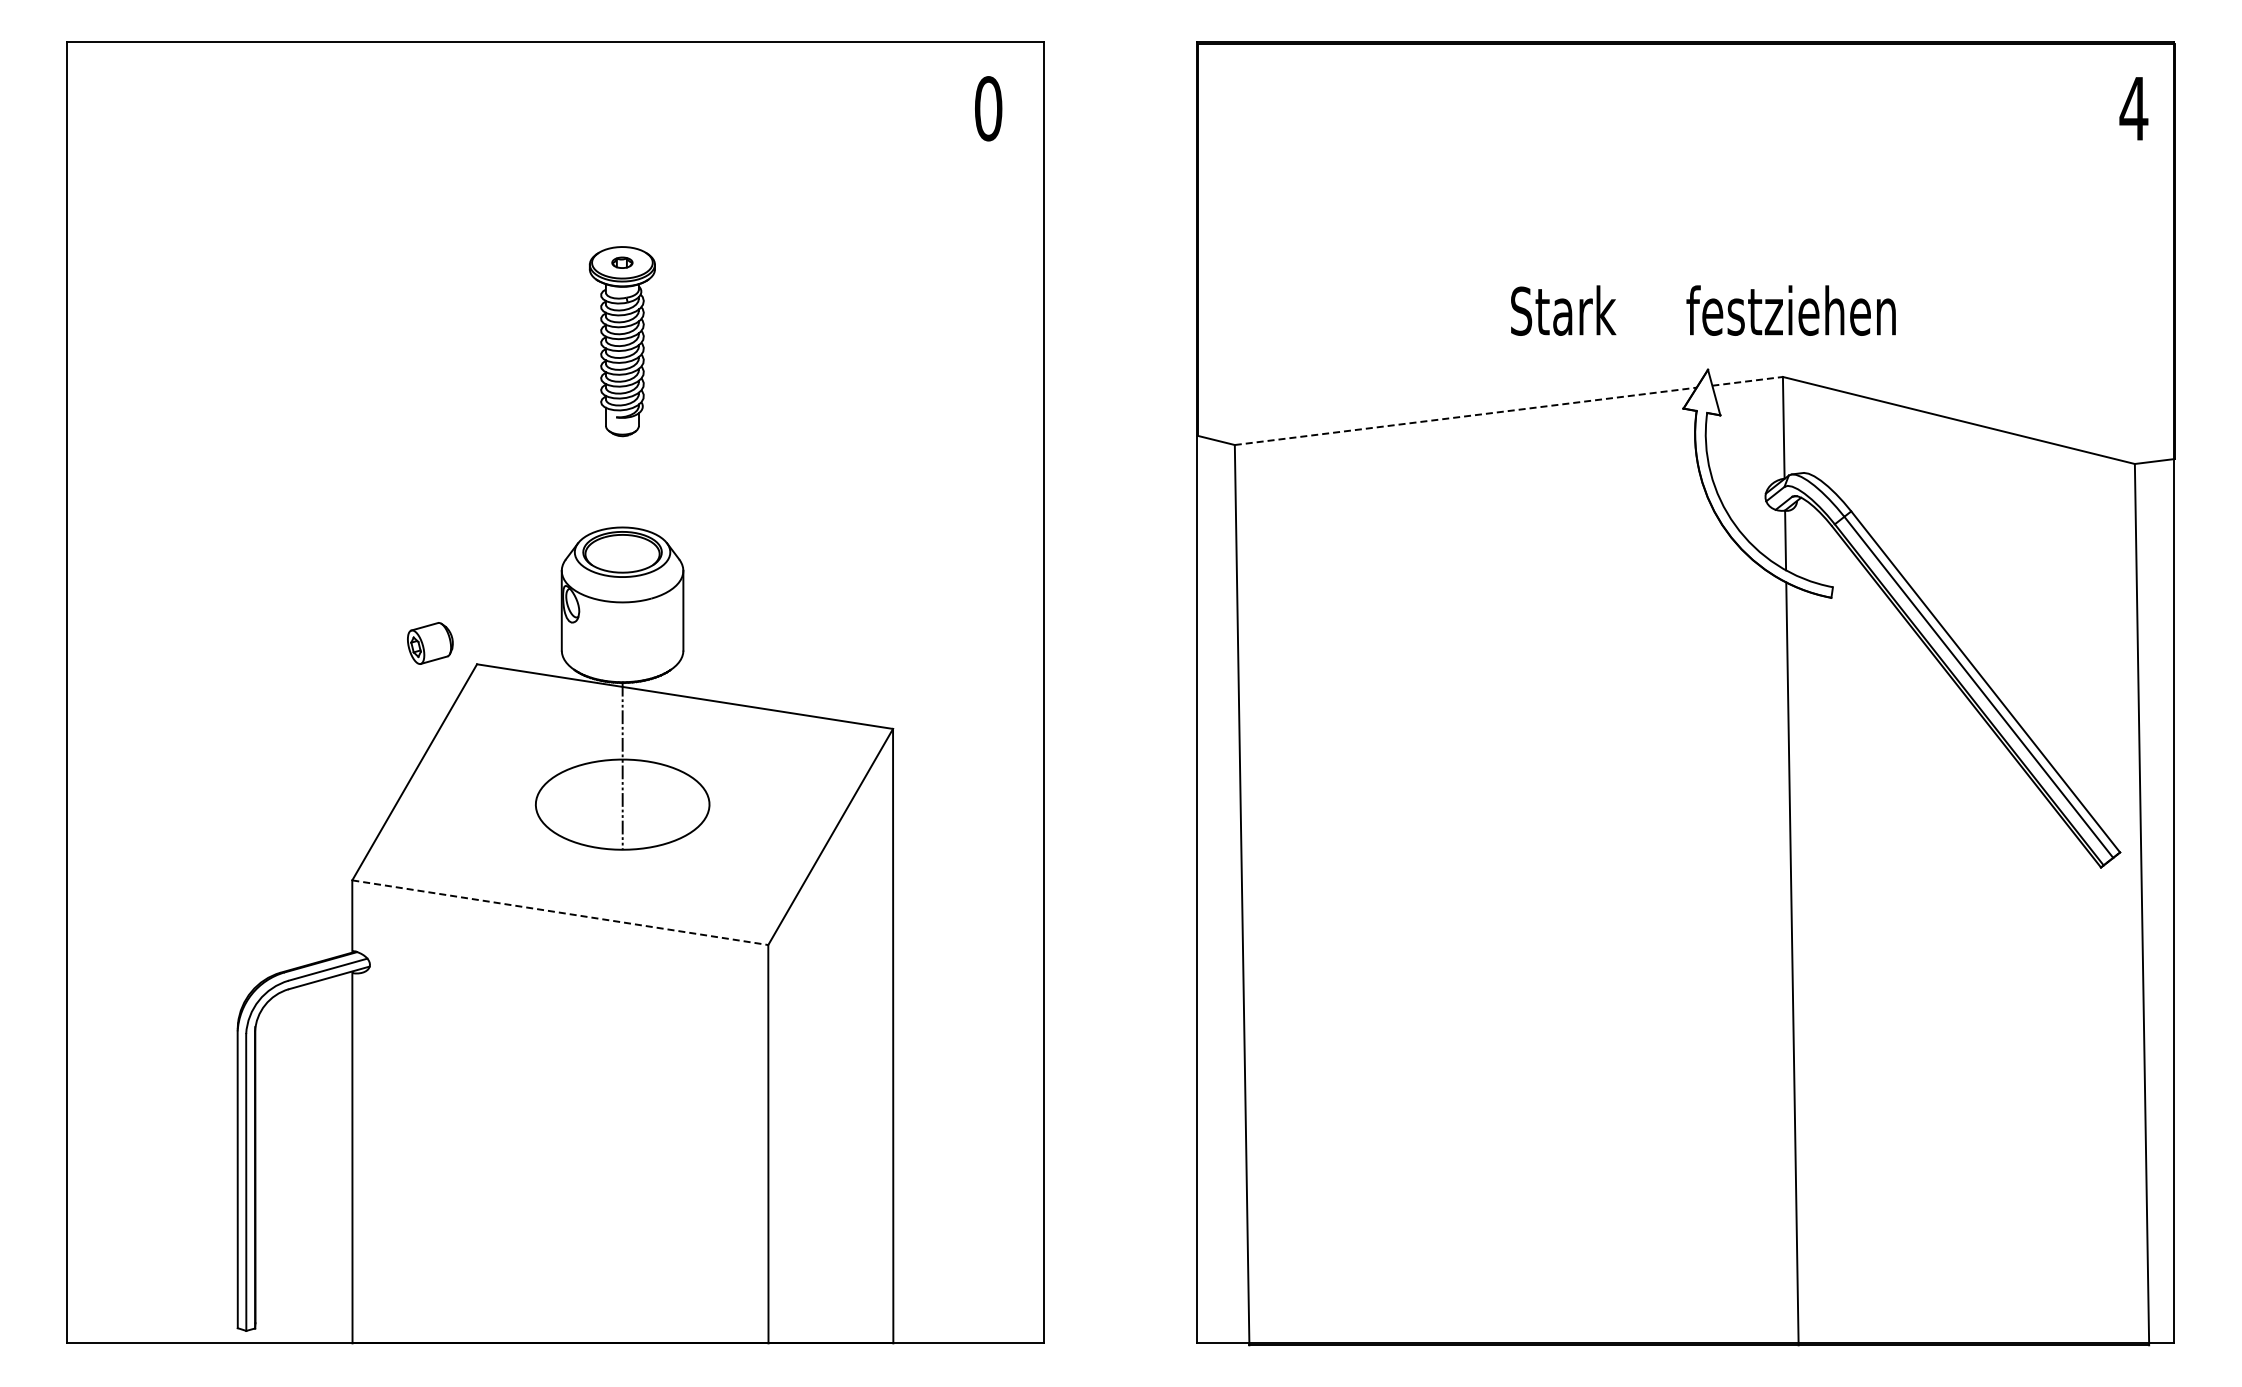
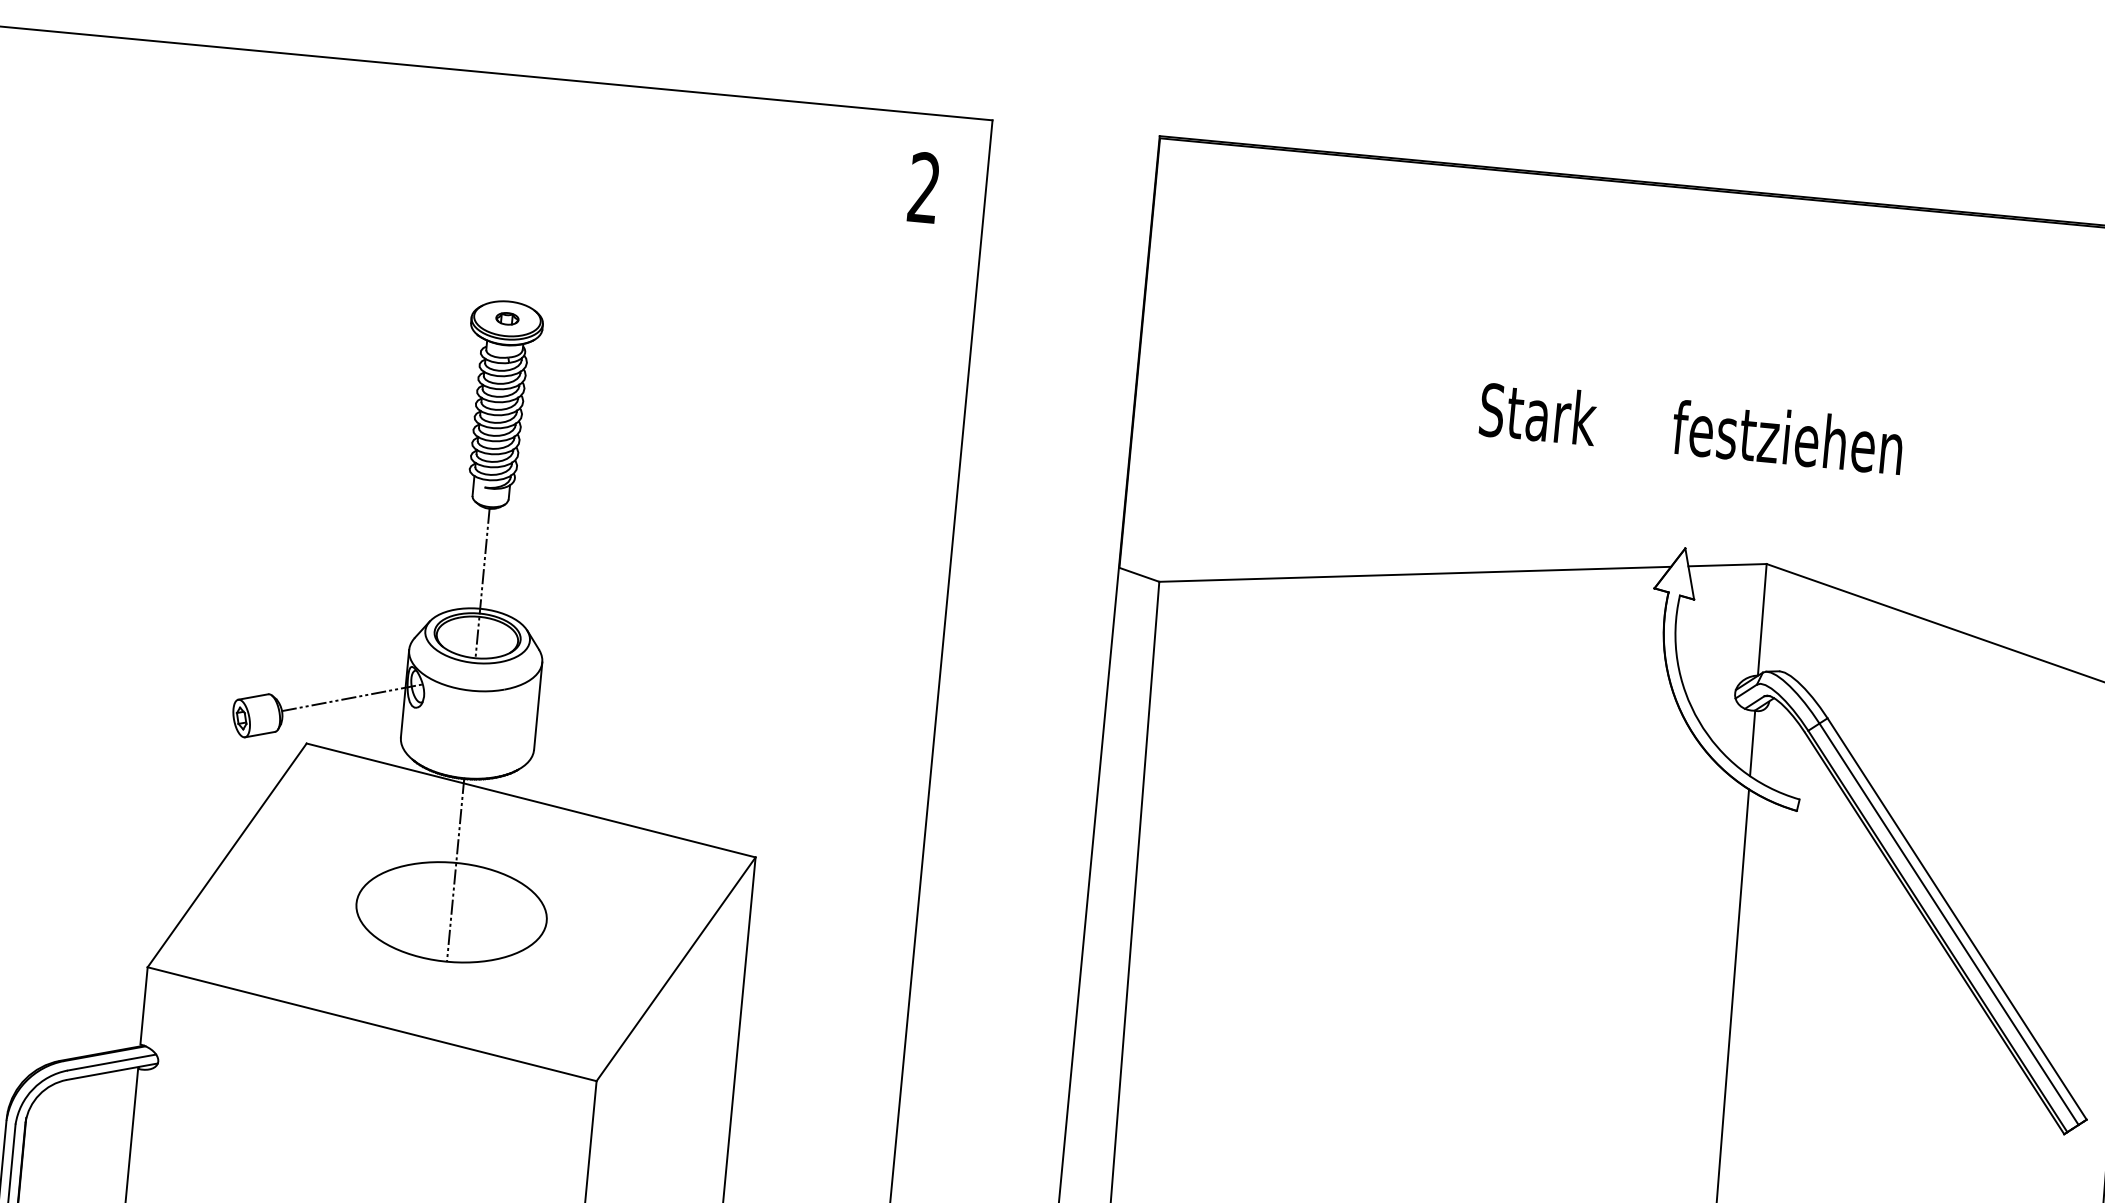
text: (988, 108) -> (924, 187), 0 -> 2
text: (1703, 310) -> (1691, 428), moved
line: (1747, 381) -> (1727, 565), dashed -> solid
line: (1465, 416) -> (1414, 574), dashed -> solid
line: (622, 504) -> (482, 583), added
line: (514, 618) -> (352, 697), added
line: (560, 912) -> (372, 1023), dashed -> solid

